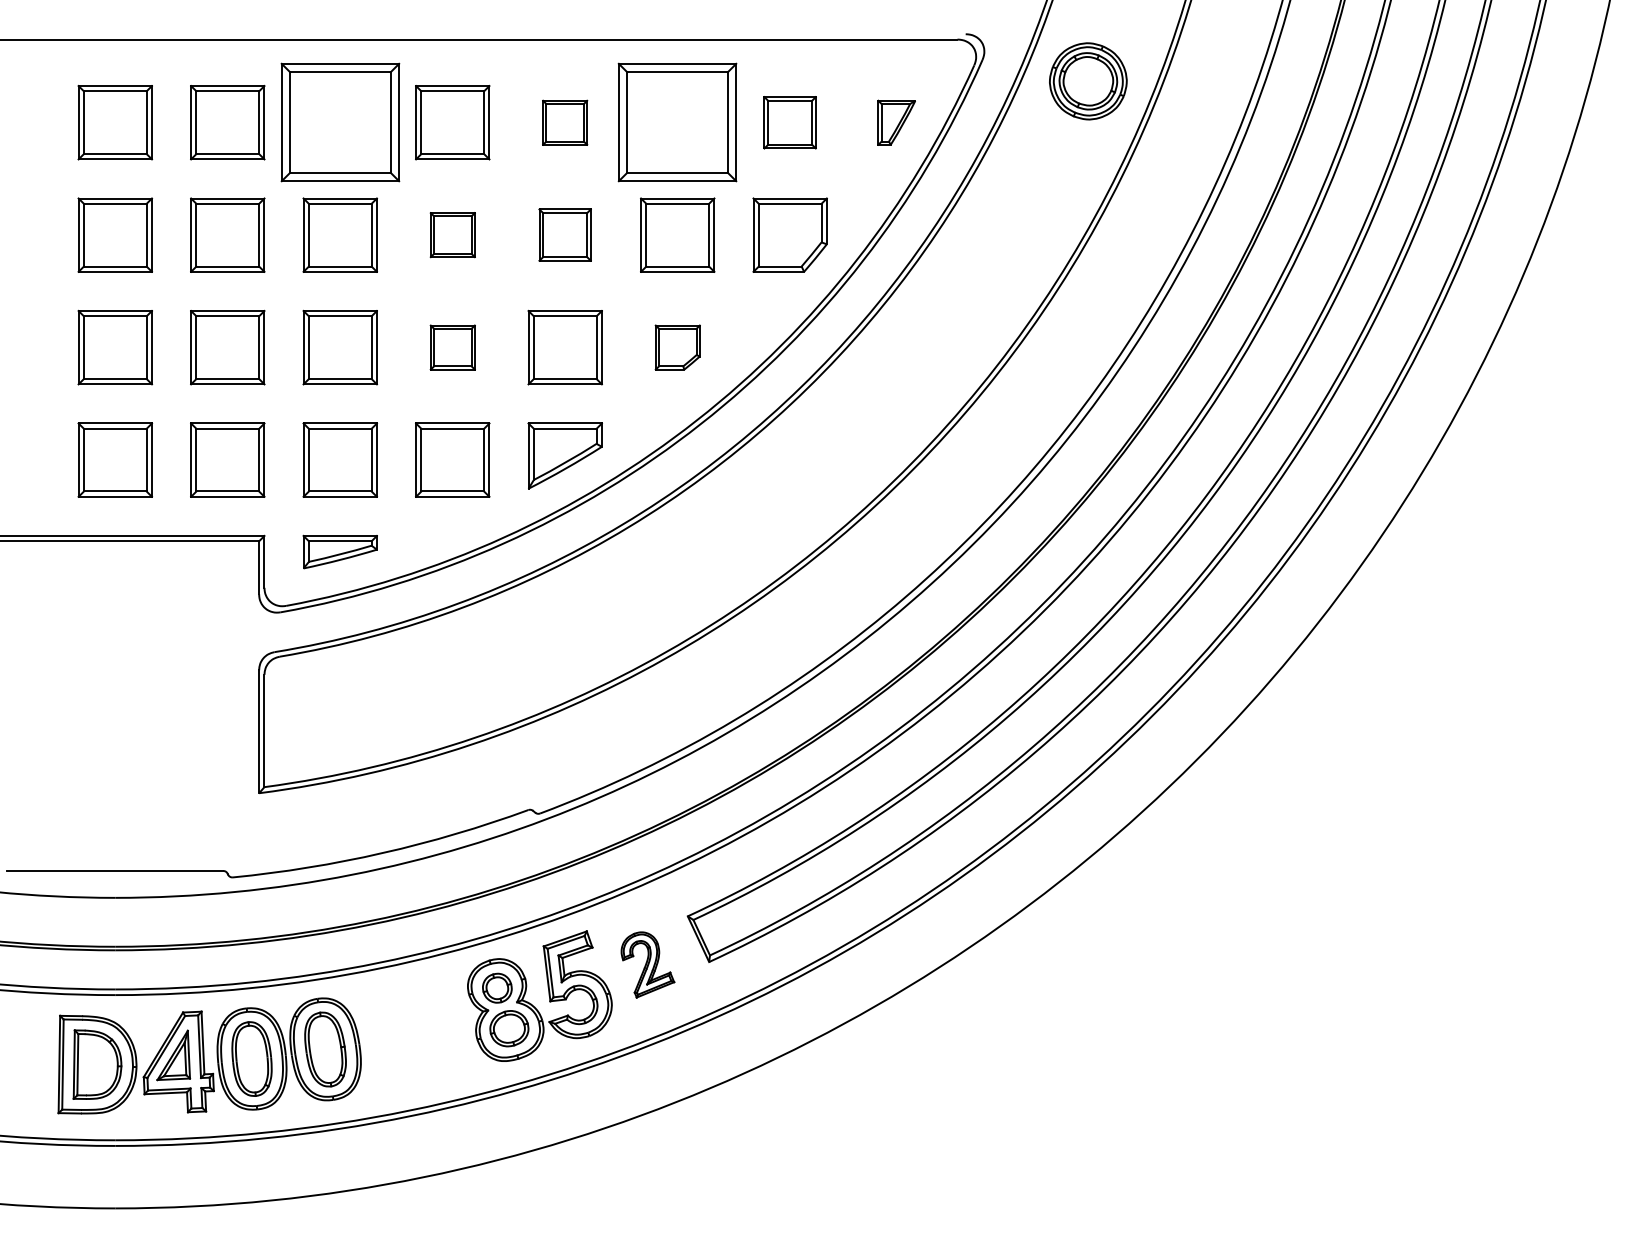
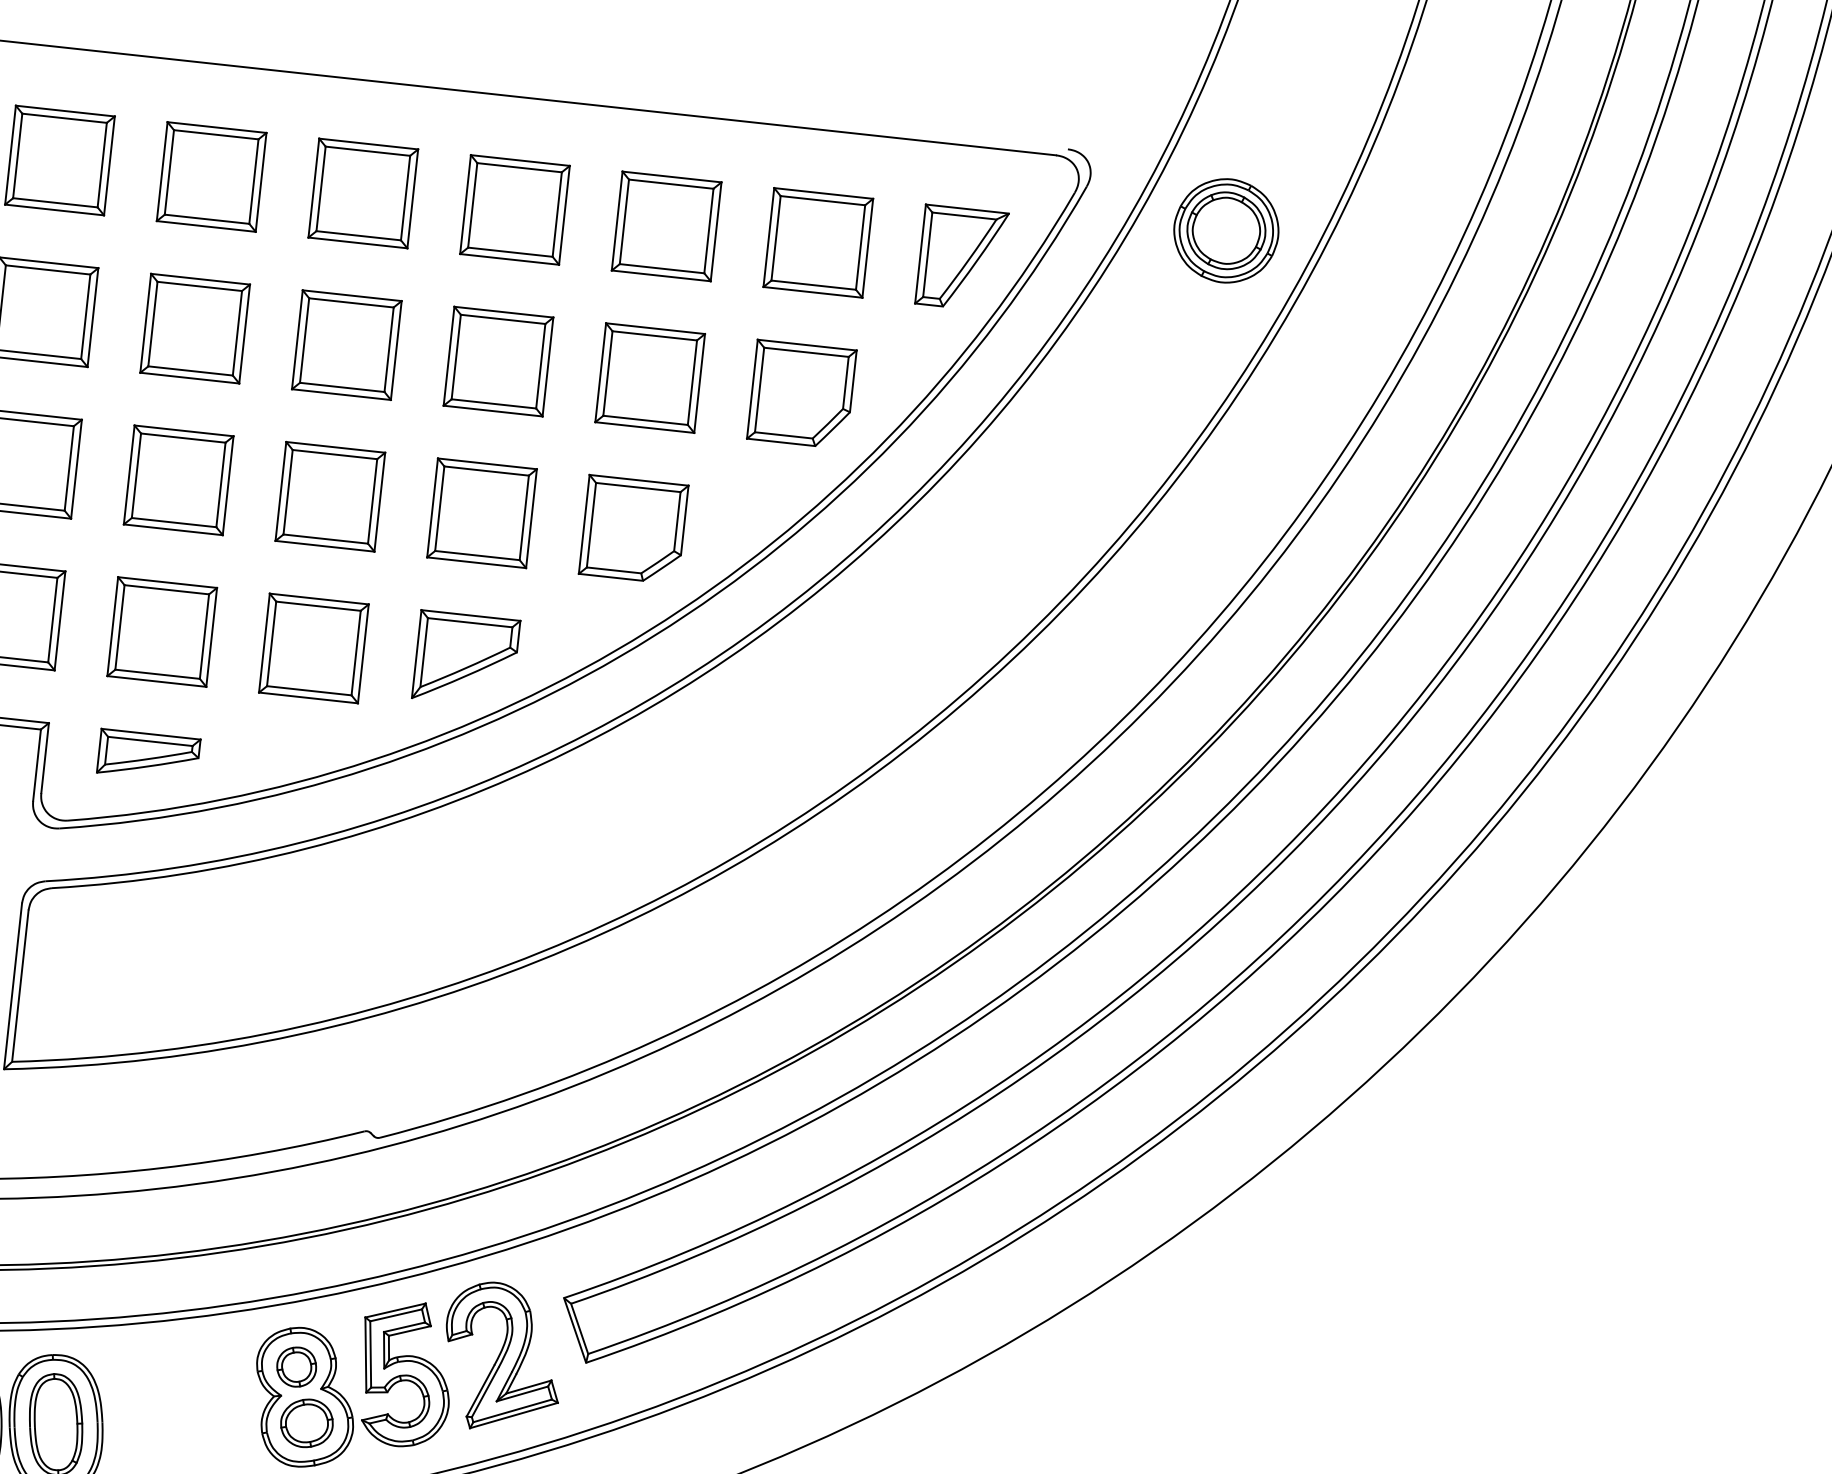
part: (339, 122) -> (210, 176), size x0.62
part: (564, 122) -> (514, 209), size x1.67
part: (677, 122) -> (666, 226), size x0.62
part: (789, 122) -> (817, 242), size x1.43
part: (896, 122) -> (961, 258), size x1.67
part: (452, 234) -> (346, 344), size x1.67
part: (564, 234) -> (497, 360), size x1.43
part: (452, 347) -> (330, 496), size x1.67
part: (677, 347) -> (633, 529), size x1.67
part: (647, 964) -> (502, 1357), size x1.67

